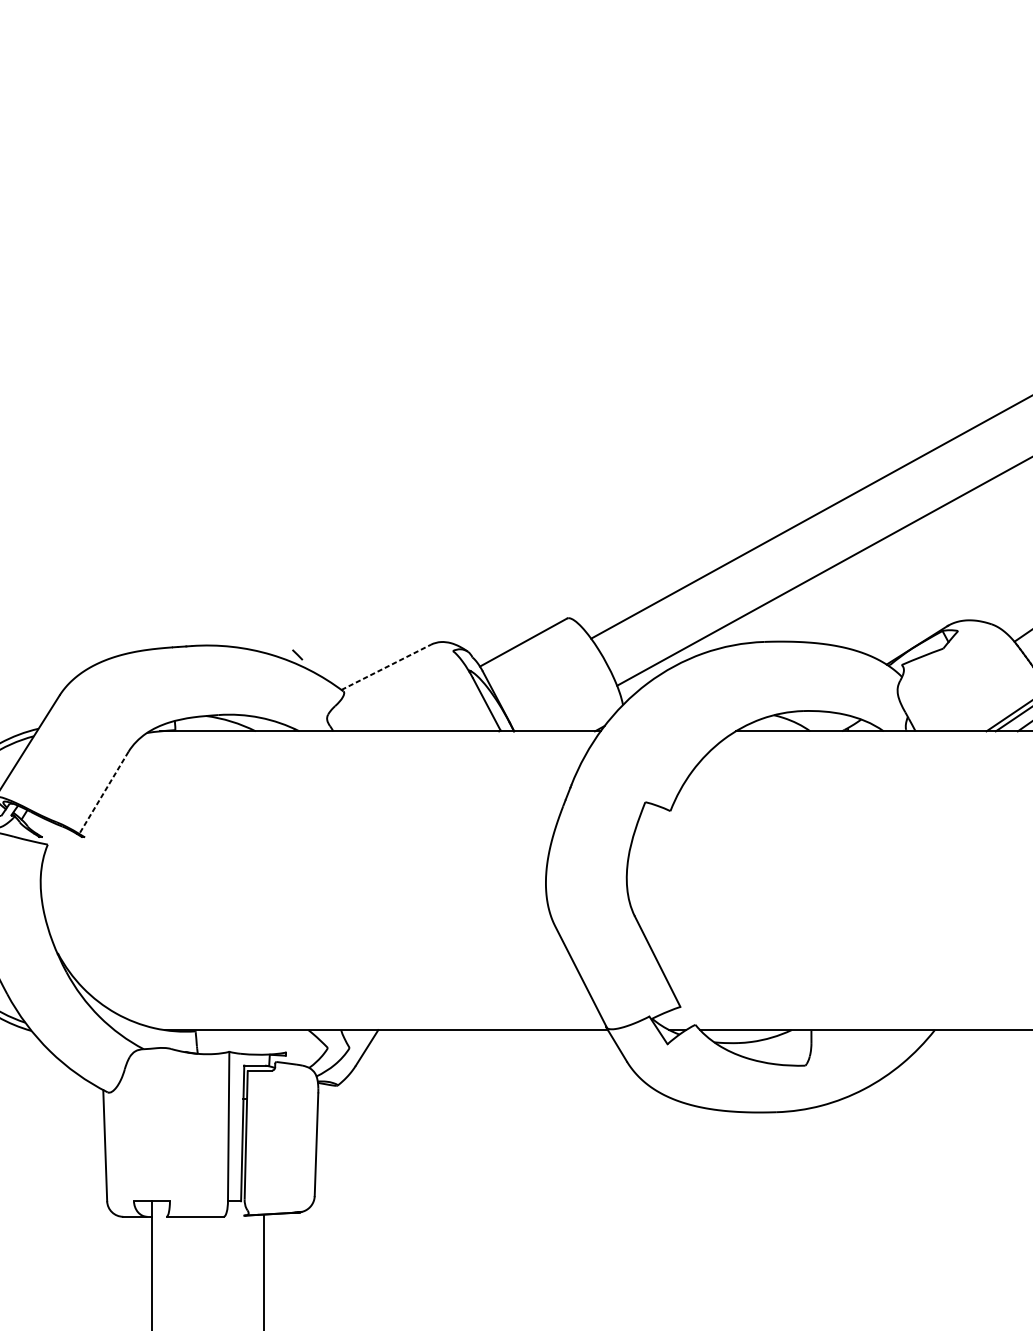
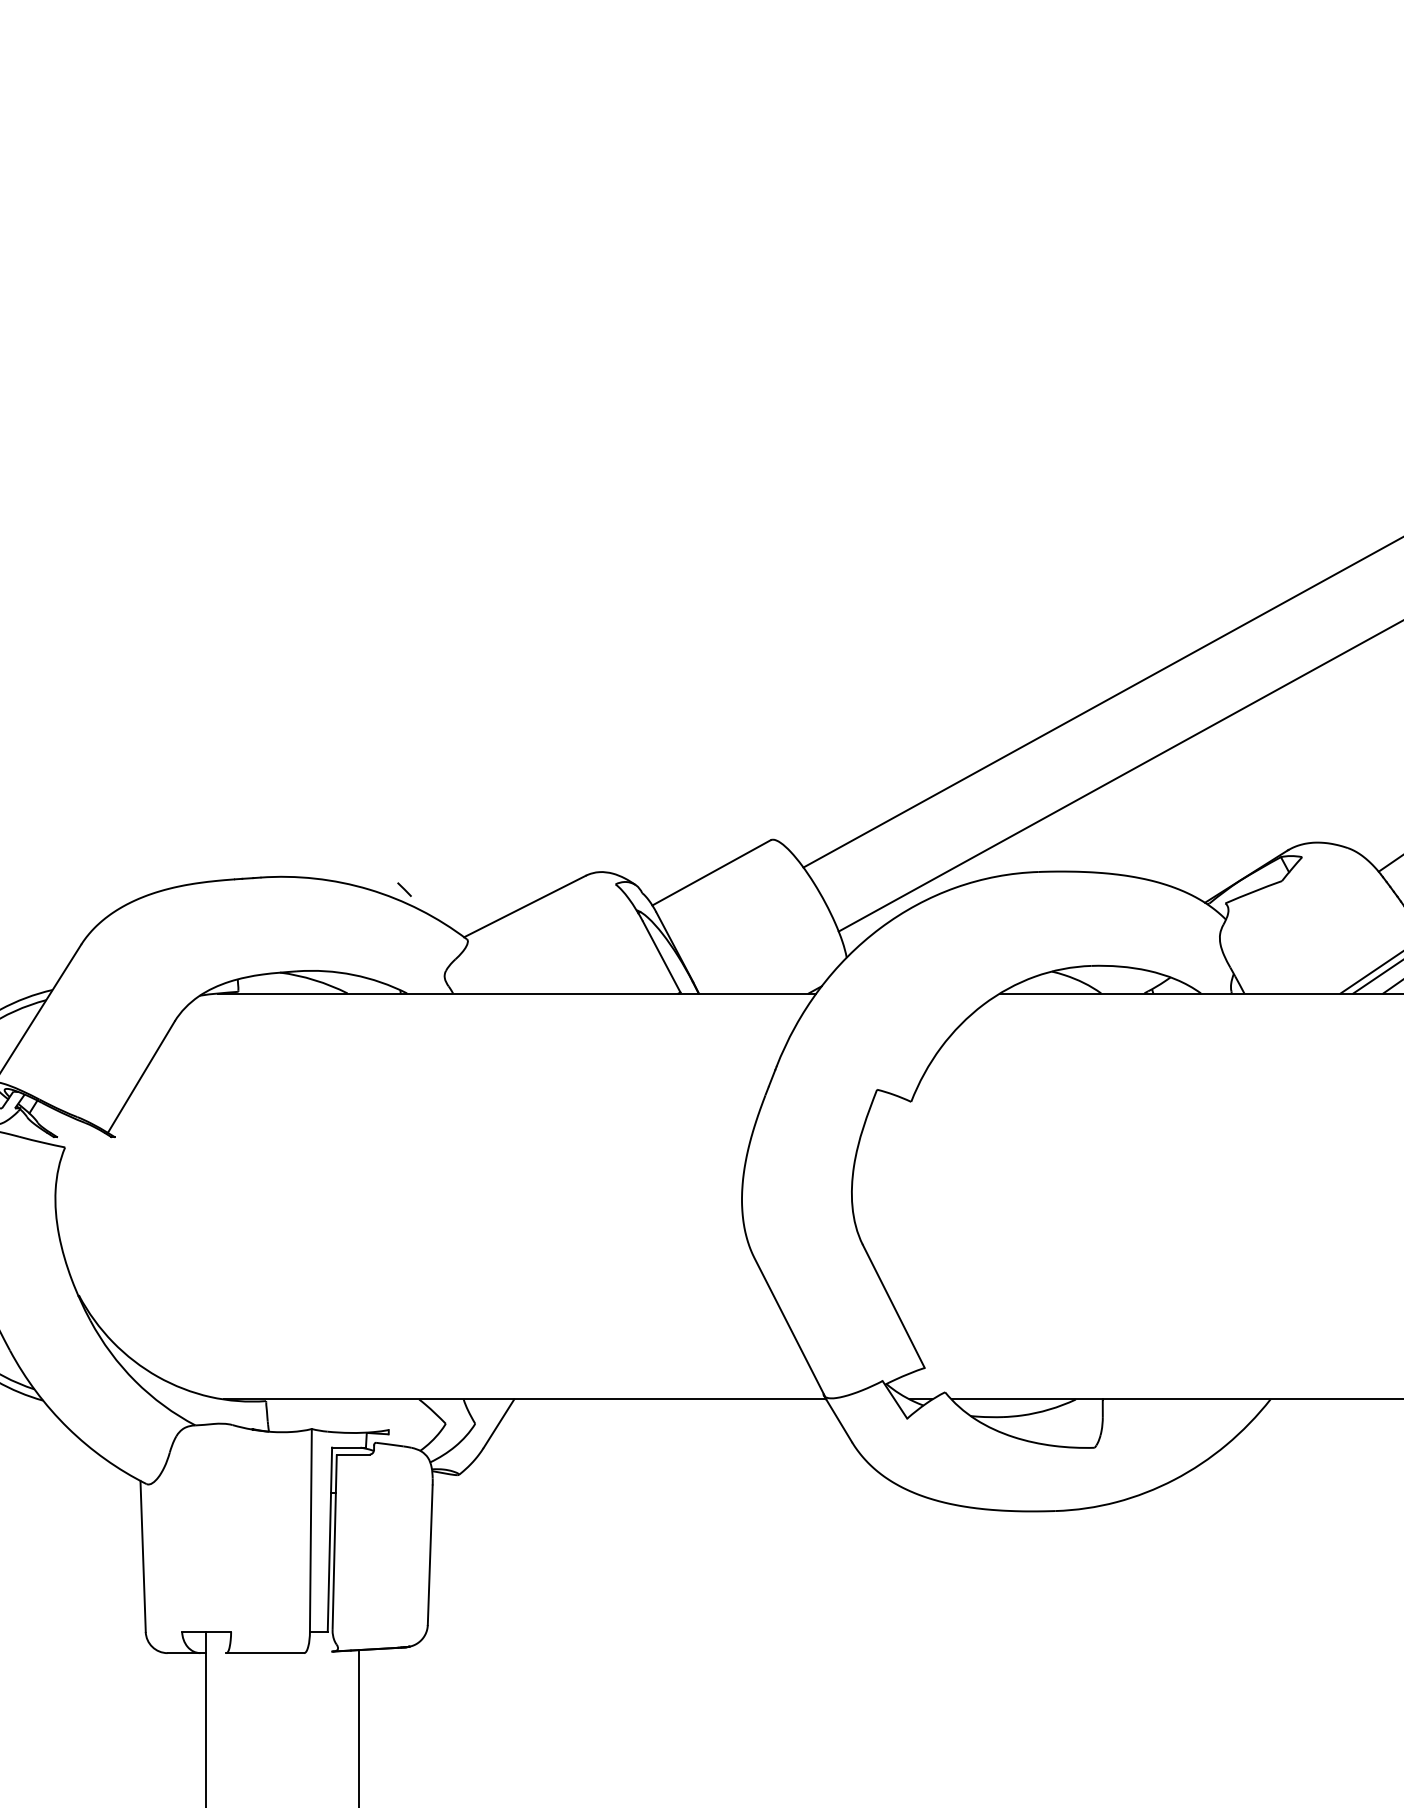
line: (386, 667) -> (525, 906), dashed -> solid
line: (104, 793) -> (141, 1077), dashed -> solid

